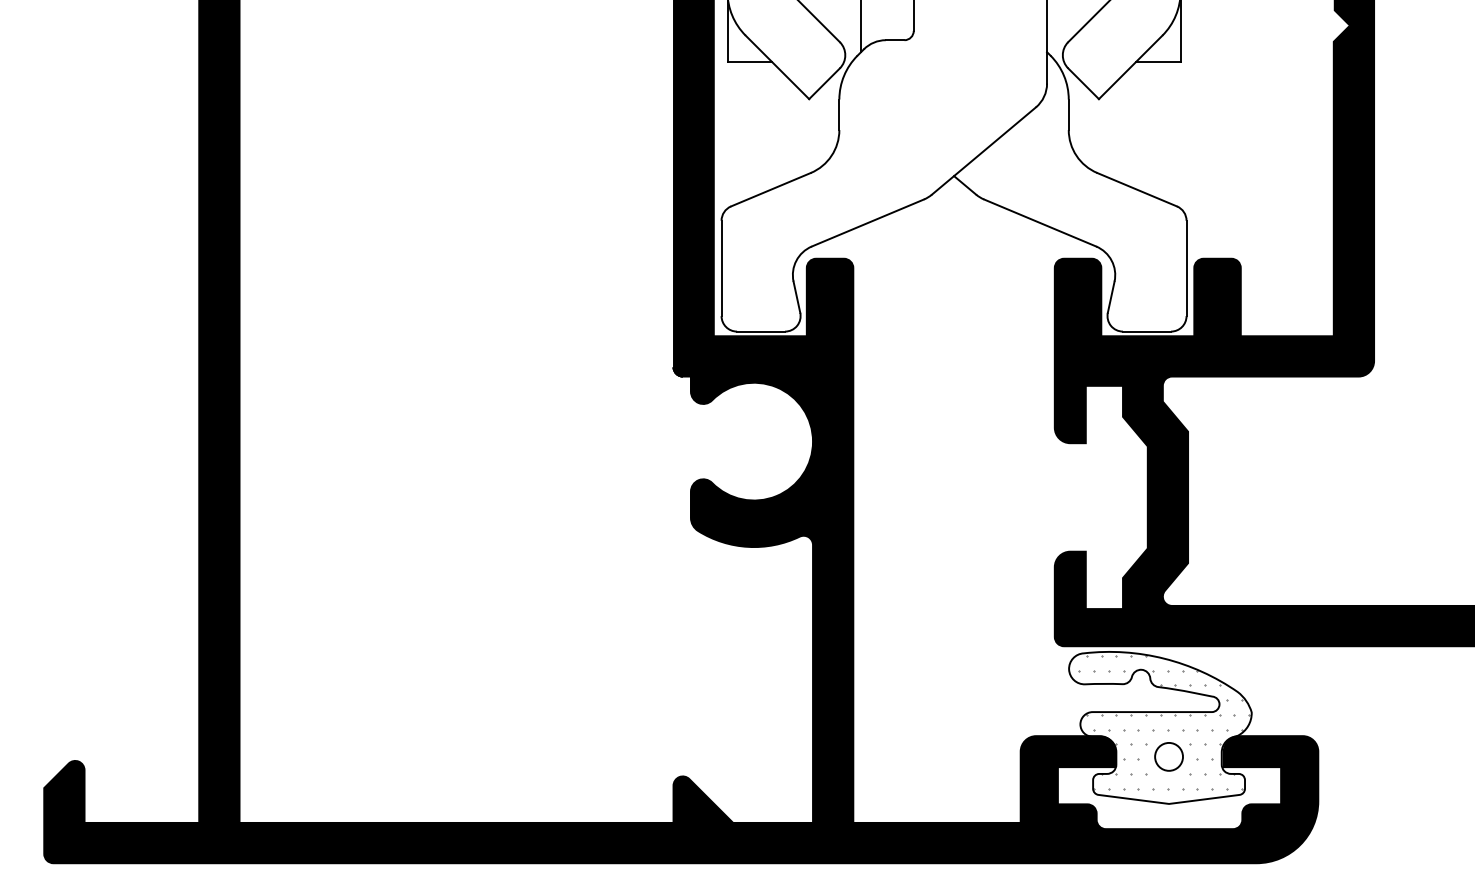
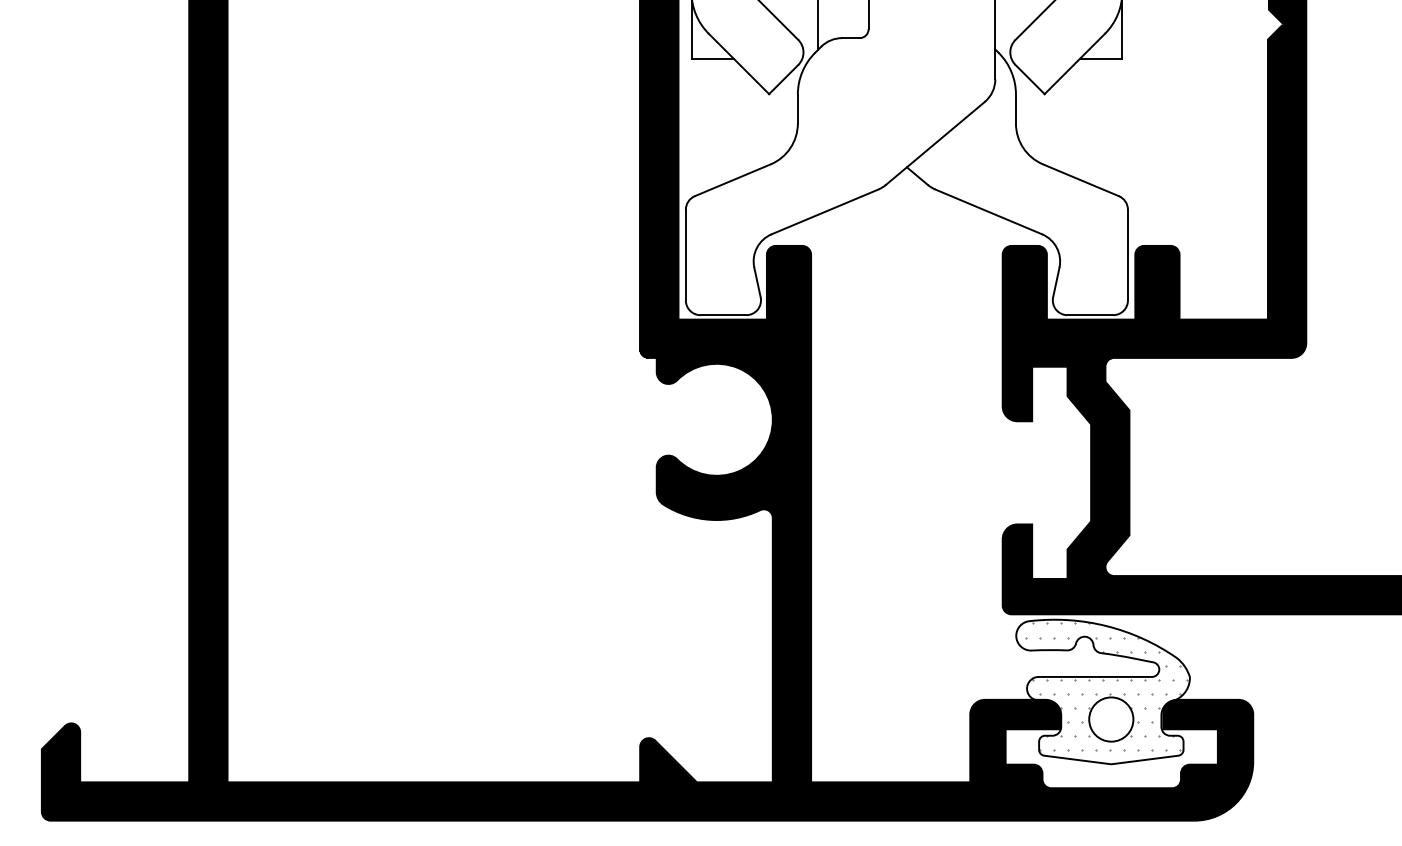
circle: (1168, 756) -> (1110, 719), size x1.67

